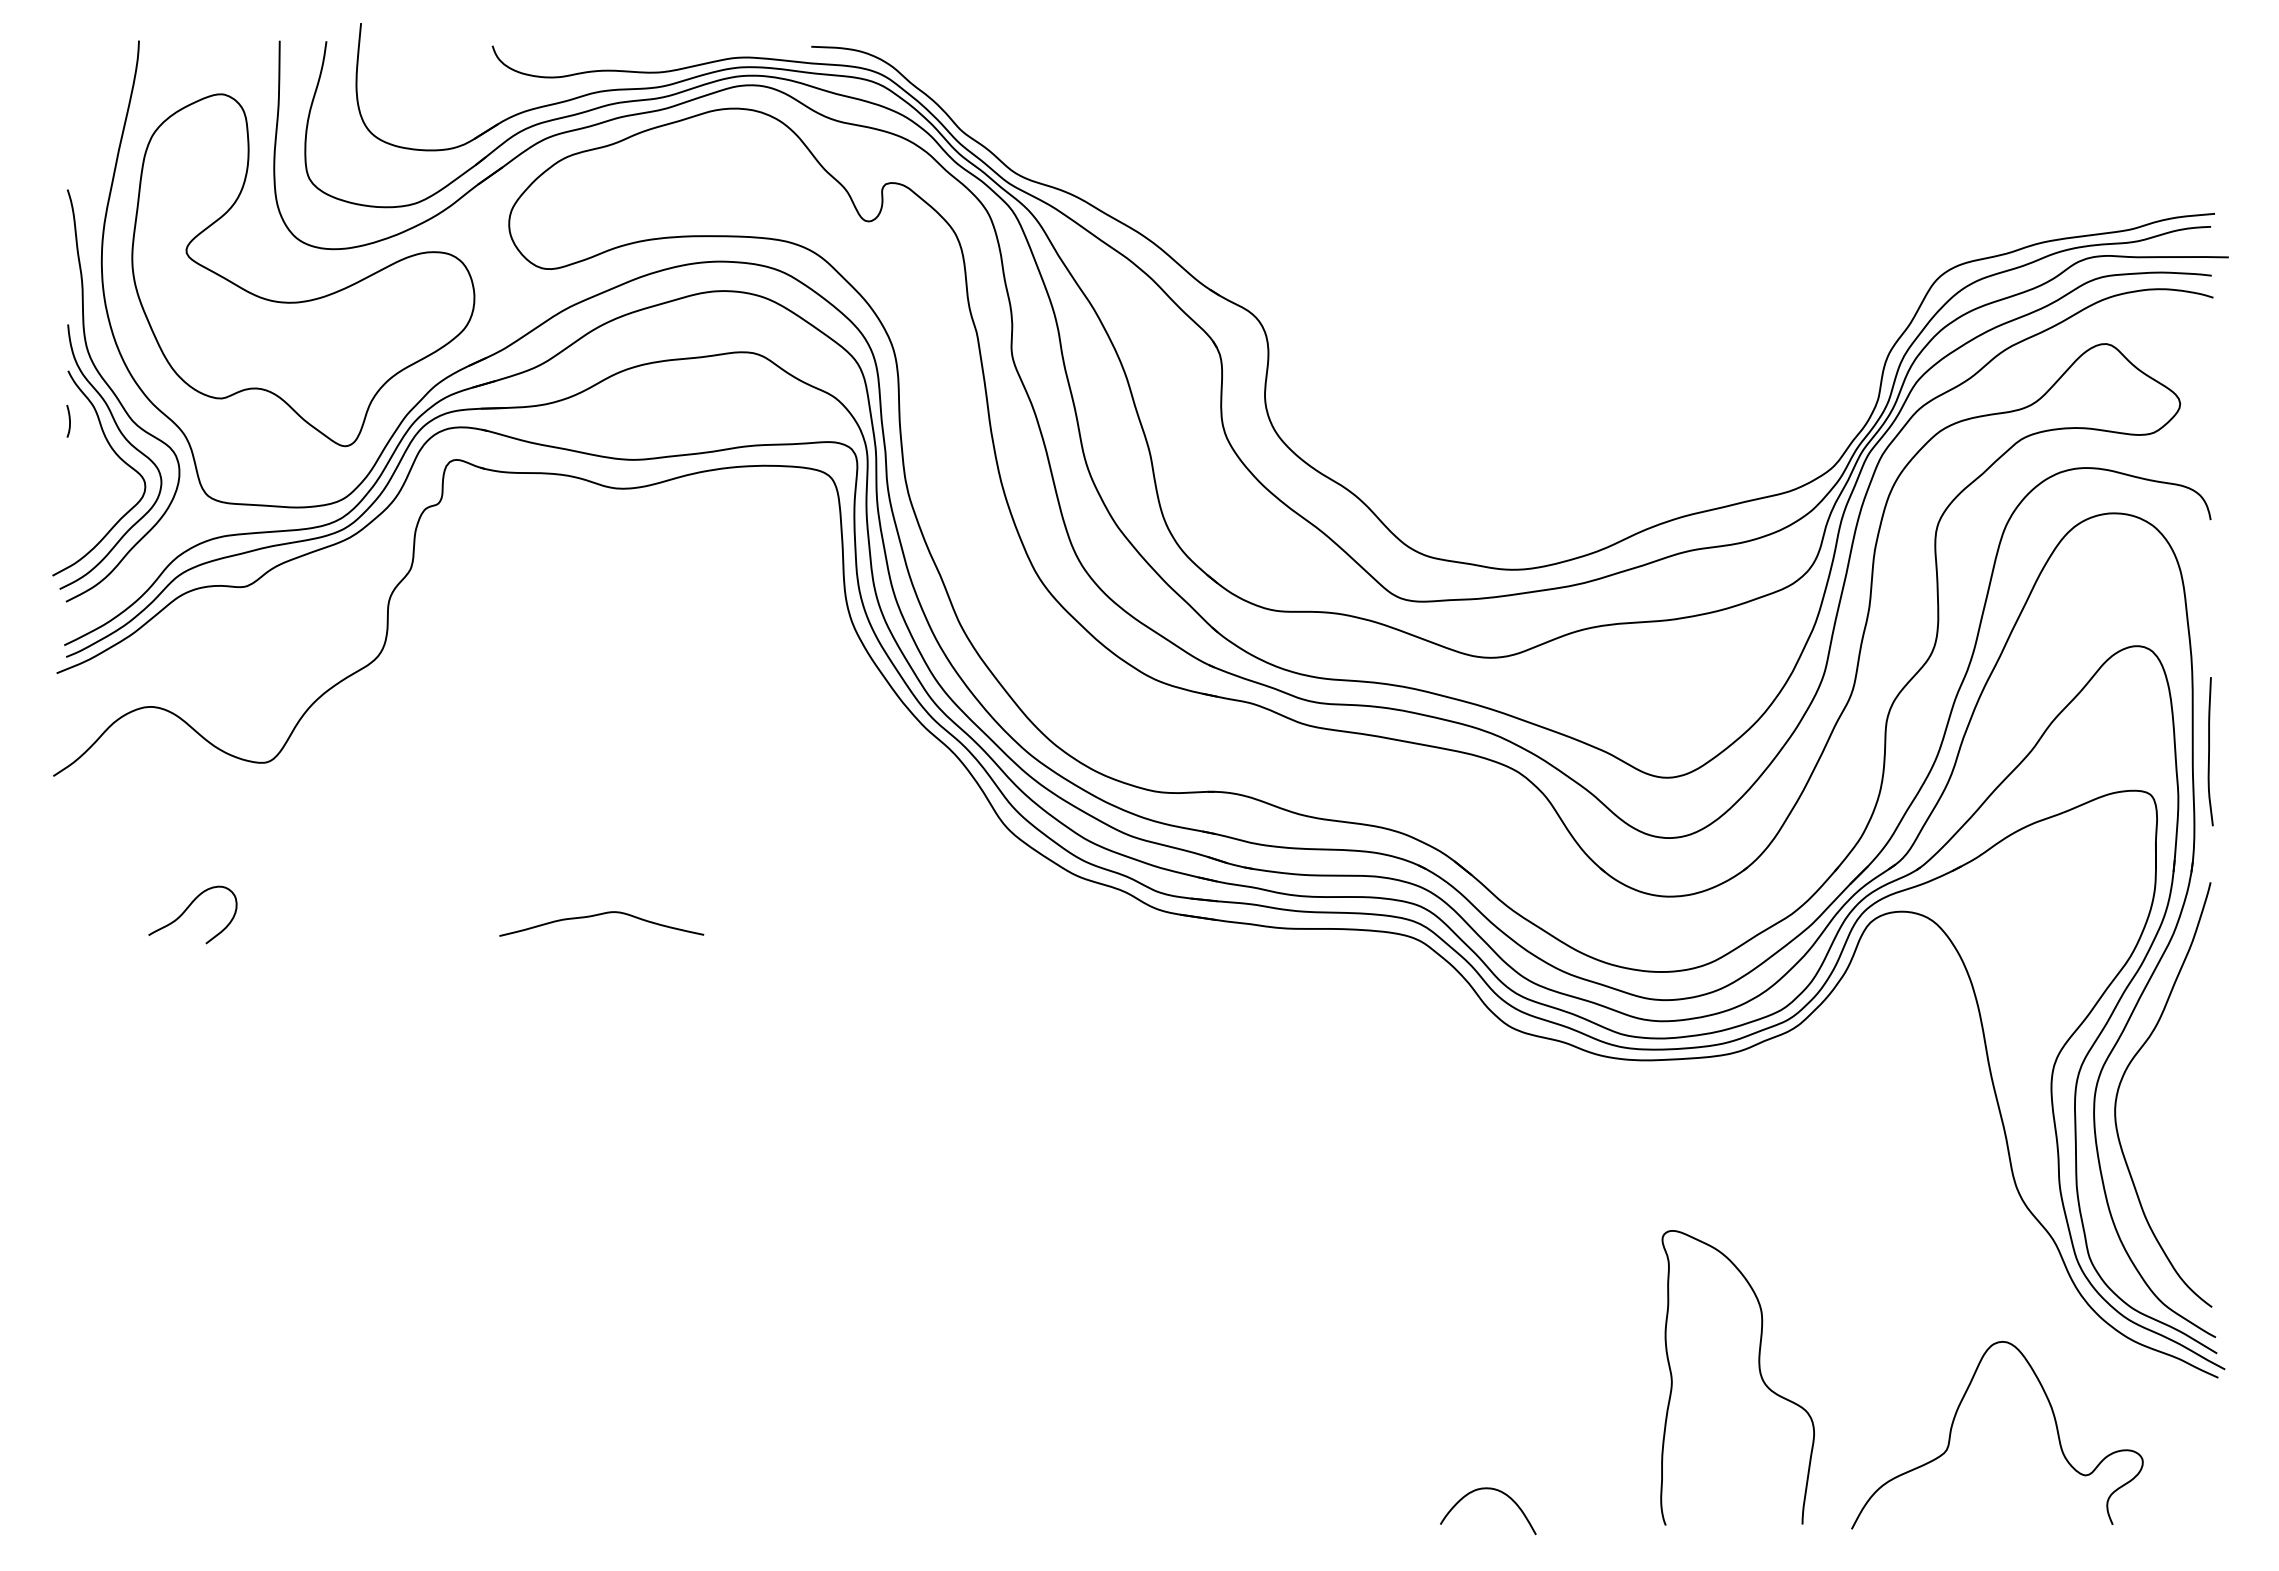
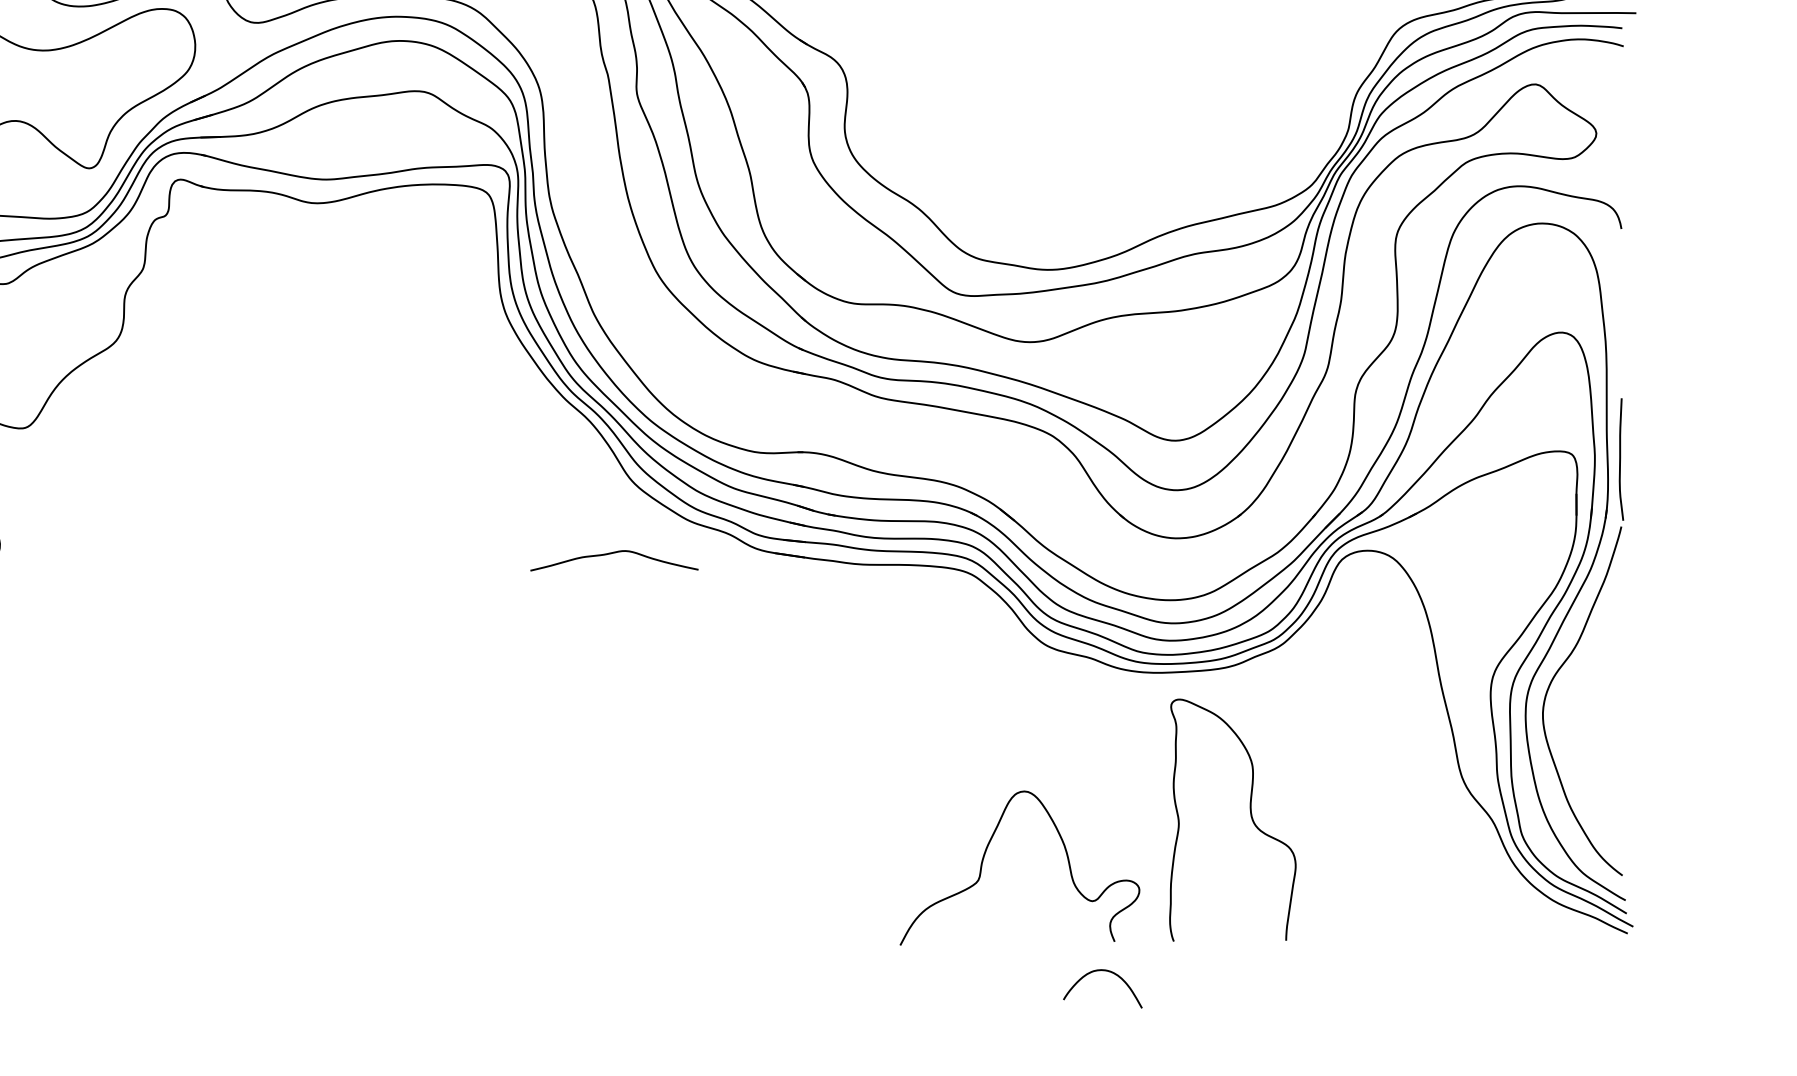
curve: (2209, 751) -> (1620, 459), moved
curve: (600, 915) -> (613, 553), moved
curve: (1759, 1374) -> (1250, 817), moved
curve: (1954, 1421) -> (984, 856), moved
curve: (1494, 1490) -> (1107, 971), moved

